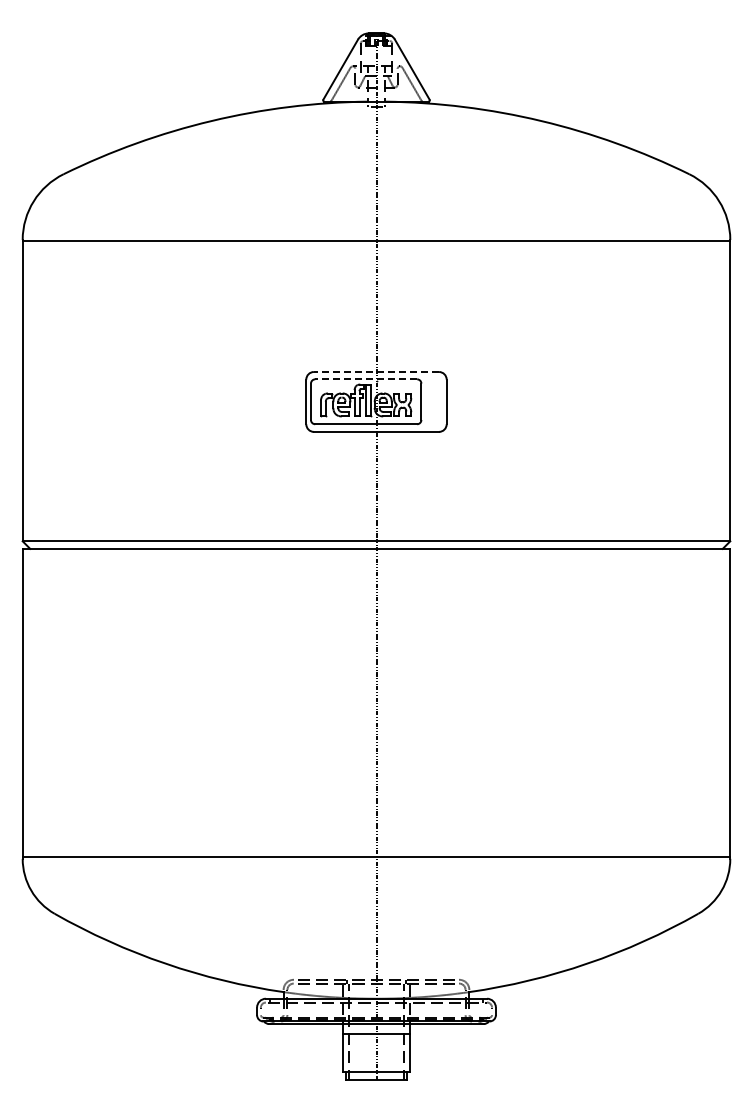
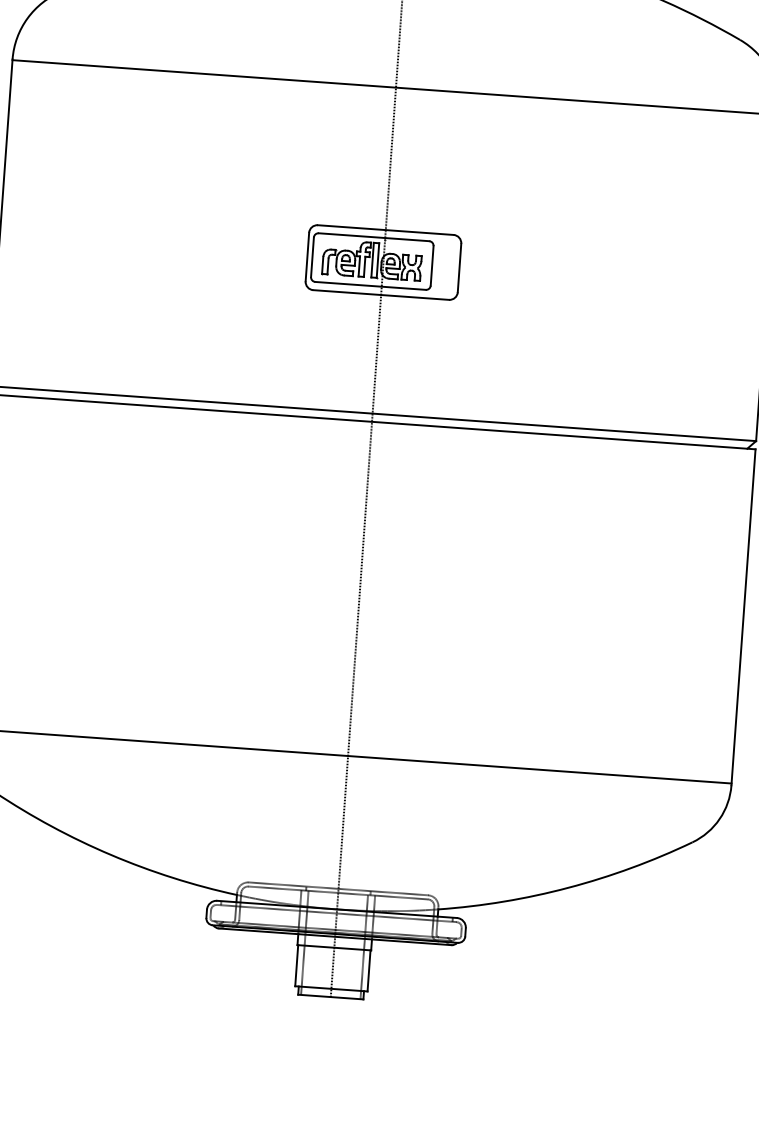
line: (376, 372) -> (385, 230), dashed -> solid
line: (366, 379) -> (374, 237), dashed -> solid

